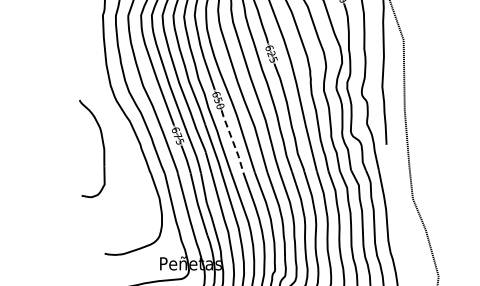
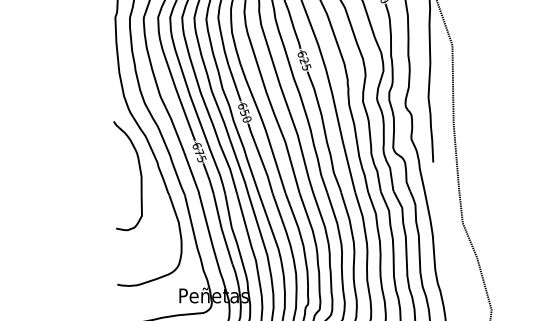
line: (233, 141) -> (261, 158), dashed -> solid
part: (102, 146) -> (139, 173), moved

